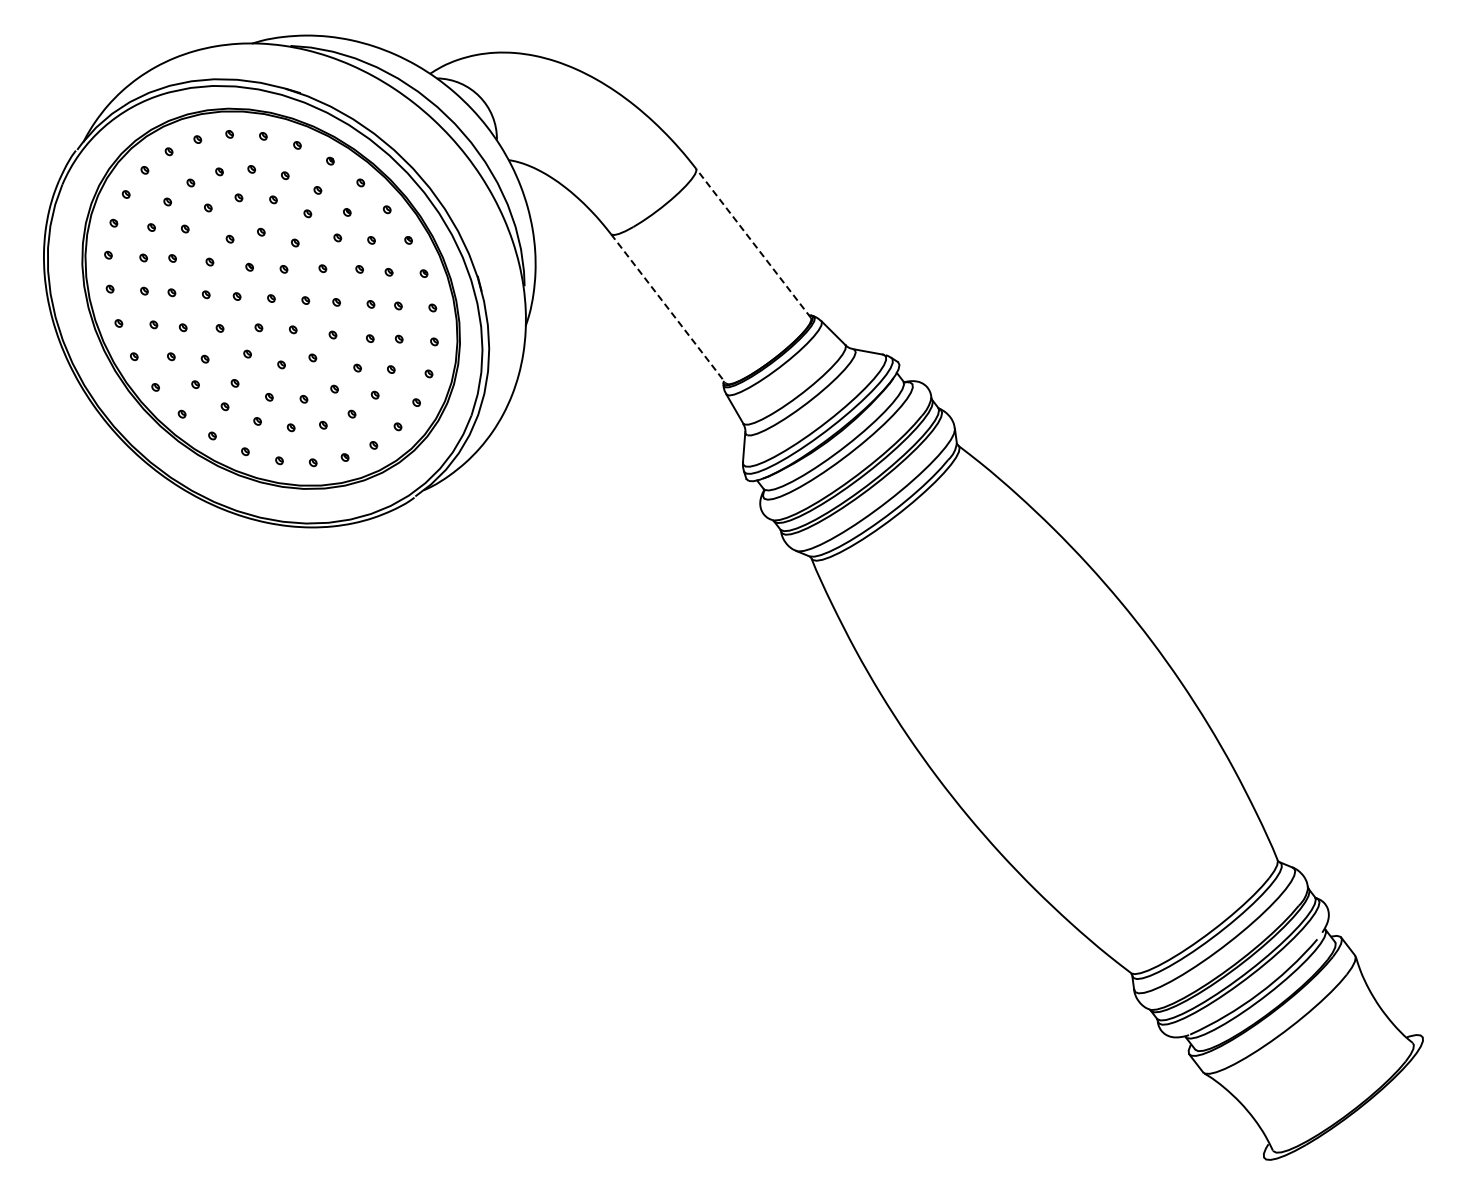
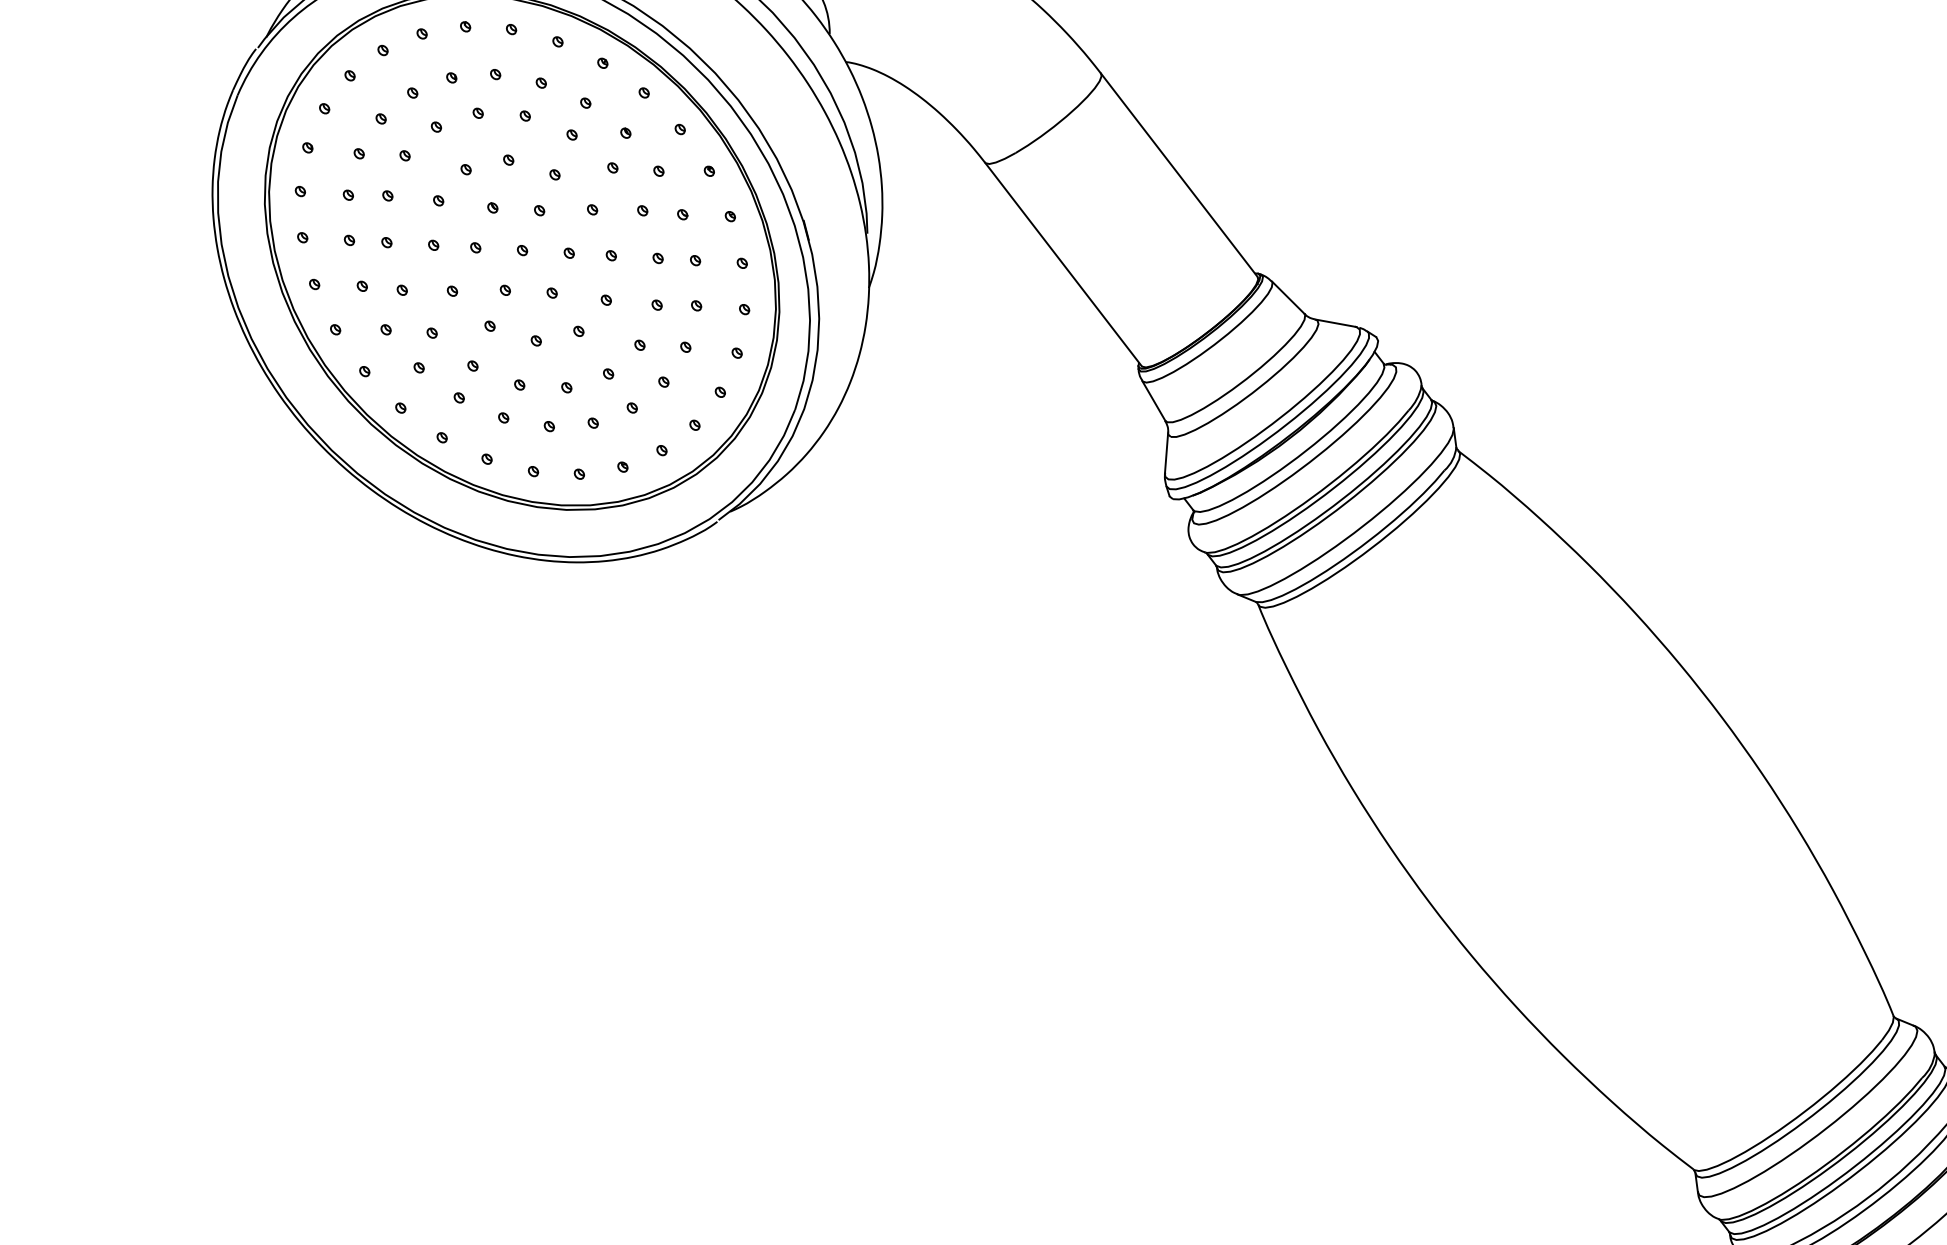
line: (753, 242) -> (1179, 174), dashed -> solid
line: (668, 309) -> (1063, 265), dashed -> solid

